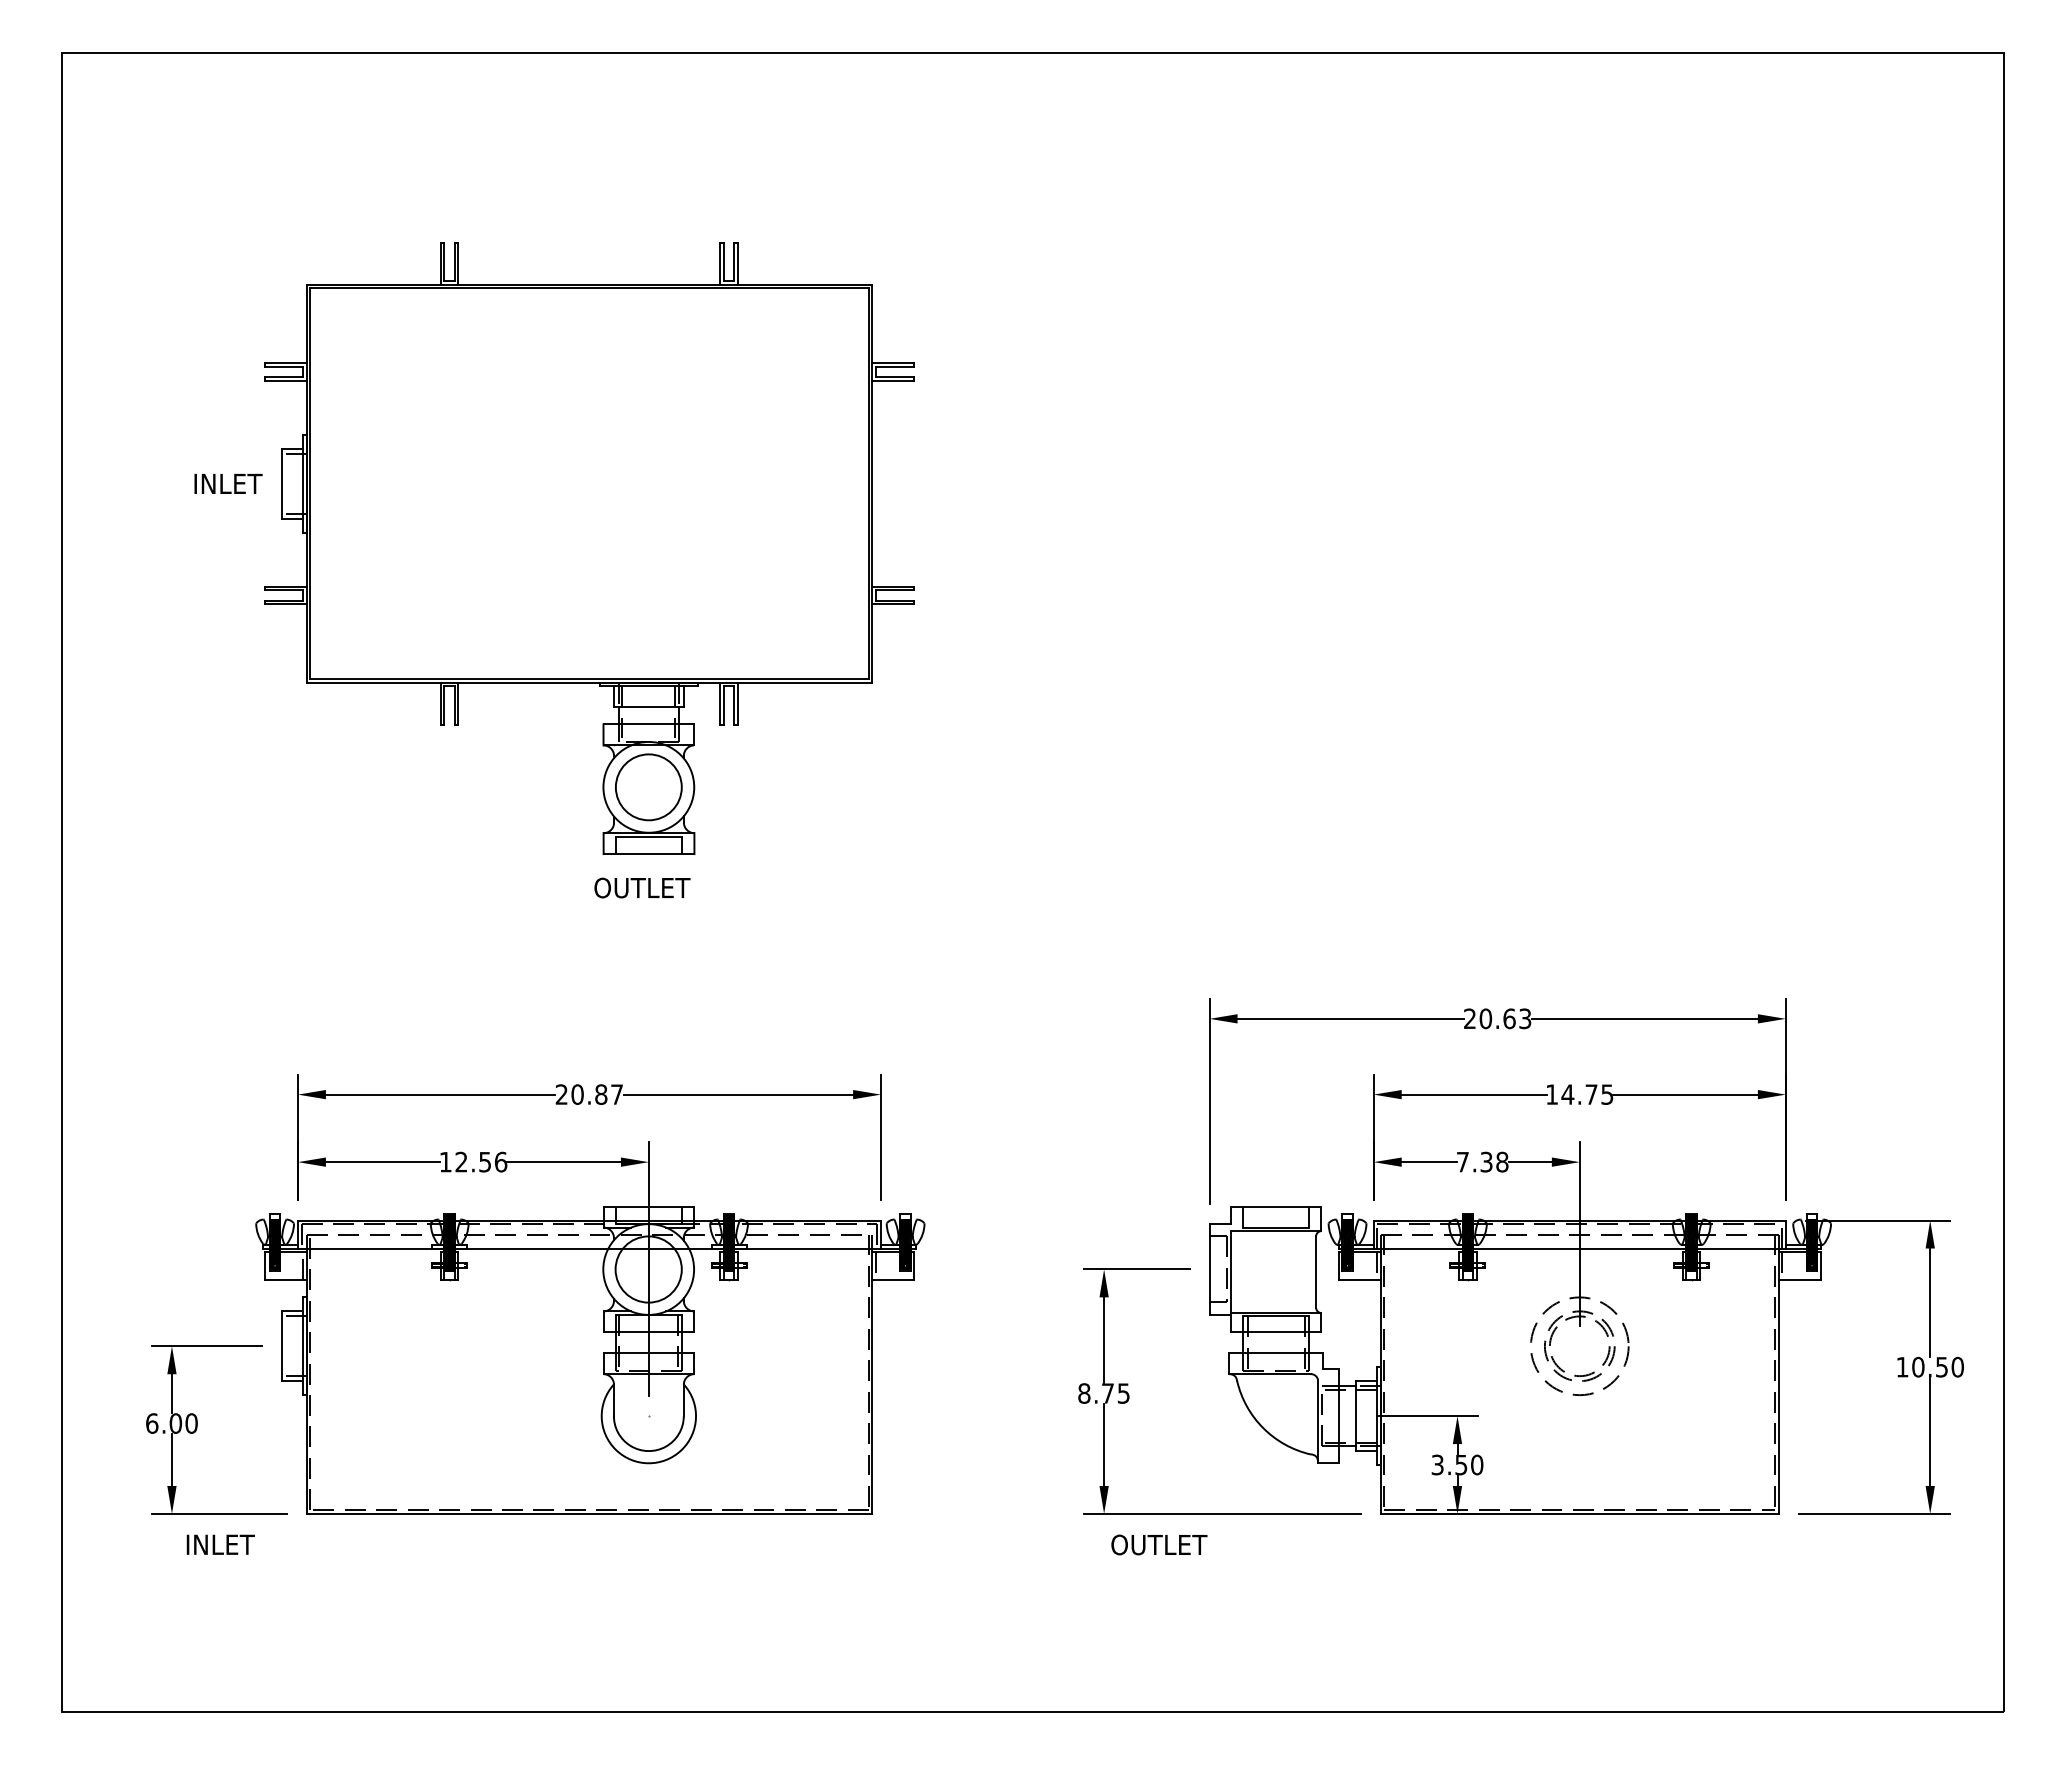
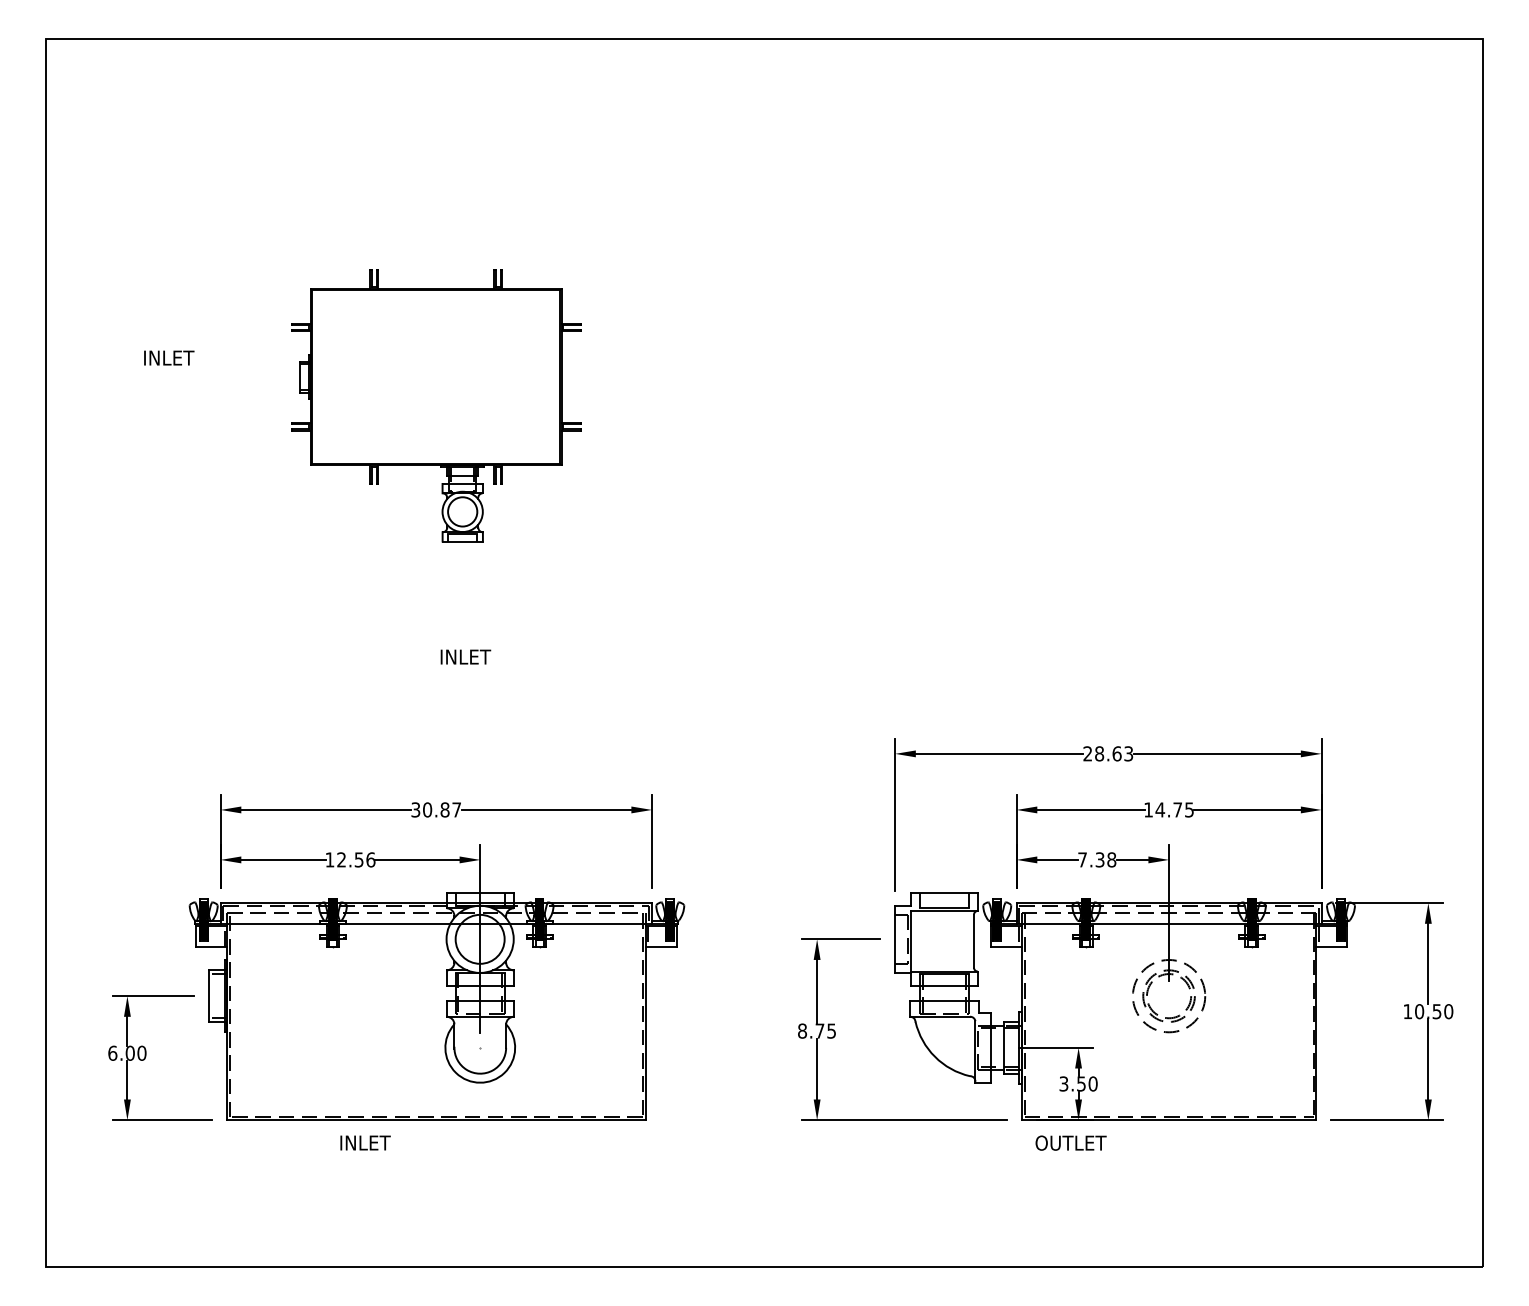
part: (589, 548) -> (436, 405), size x0.6
text: (642, 887) -> (475, 656), OUTLET -> INLET
text: (1485, 1018) -> (1099, 753), 20.63 -> 28.63
text: (561, 1094) -> (415, 809), 20.87 -> 30.87
text: (220, 1544) -> (365, 1142), moved
text: (1159, 1544) -> (1071, 1142), moved

